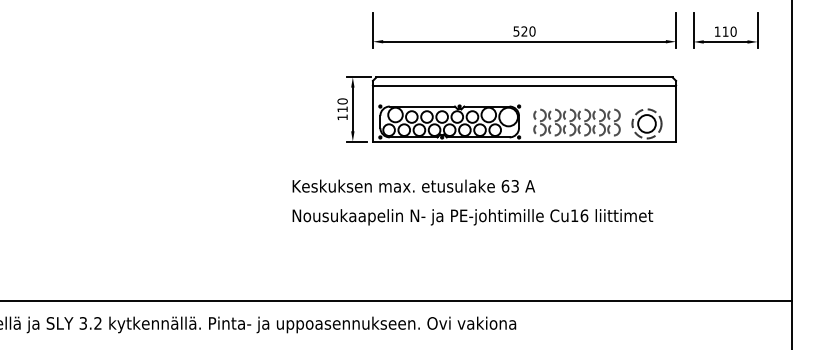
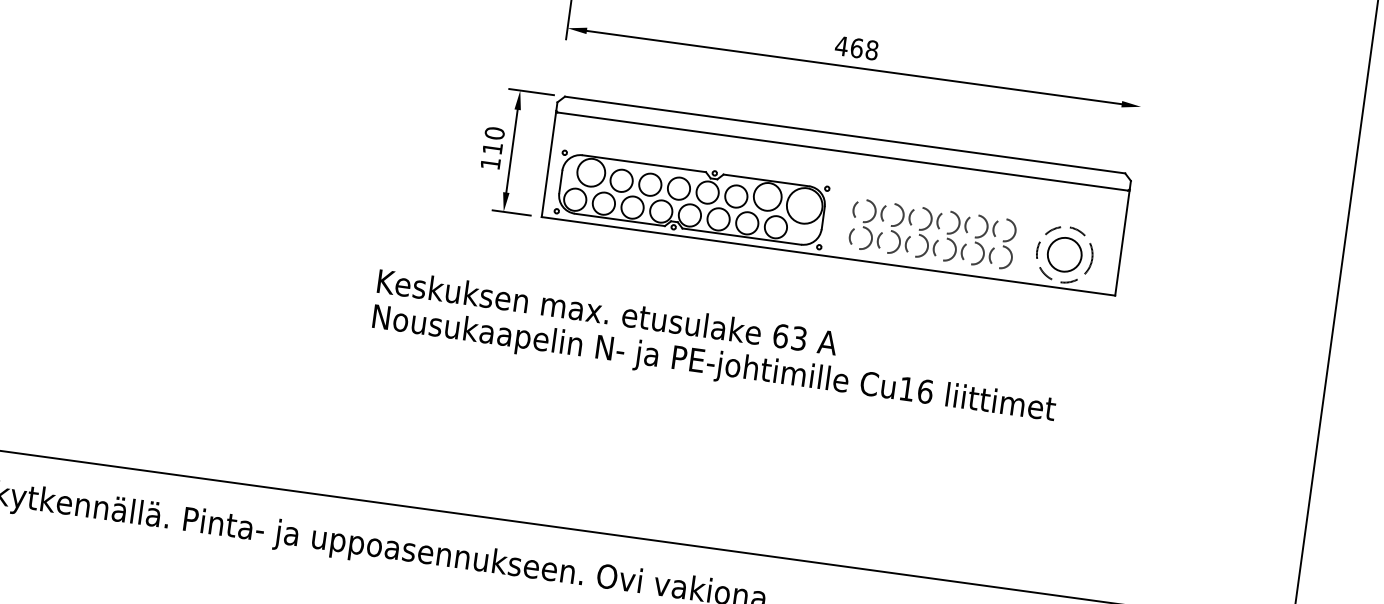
line: (676, 30) -> (1144, 85), removed
part: (725, 30) -> (1237, 98), removed
text: (524, 31) -> (856, 48), 520 -> 468
text: (472, 217) -> (713, 365), moved

